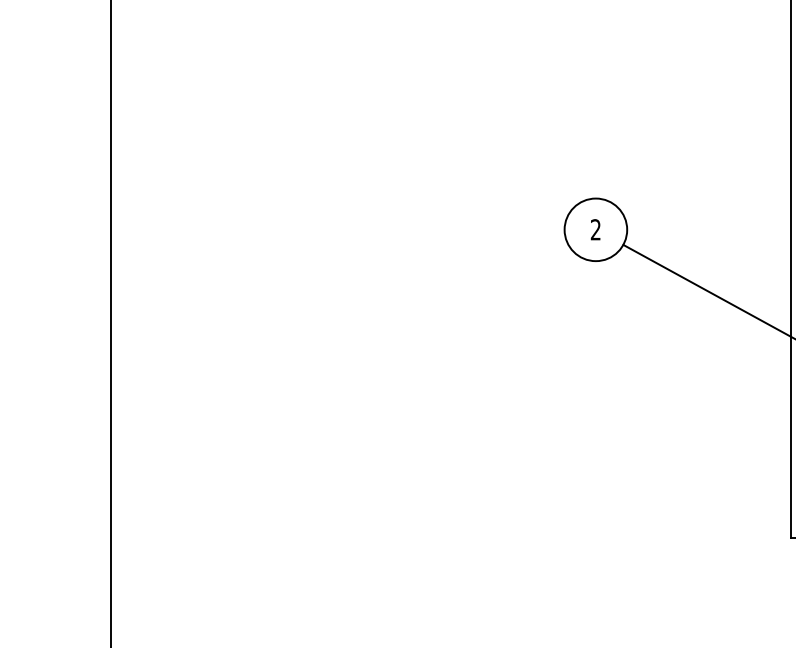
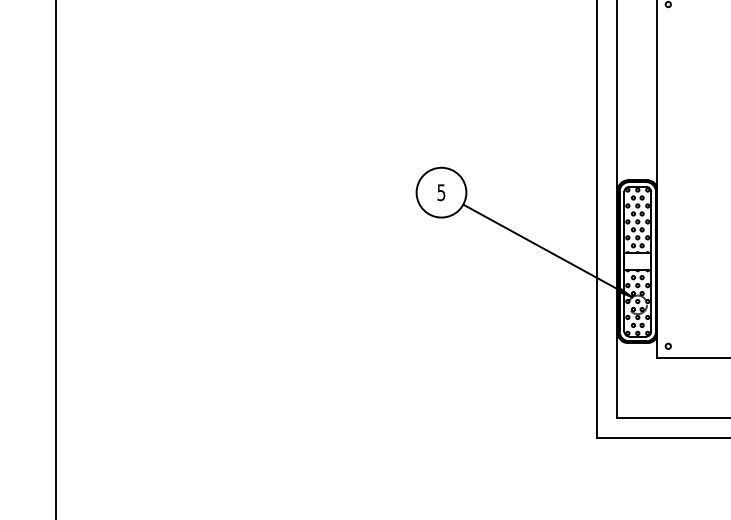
text: (595, 229) -> (441, 192), 2 -> 5

